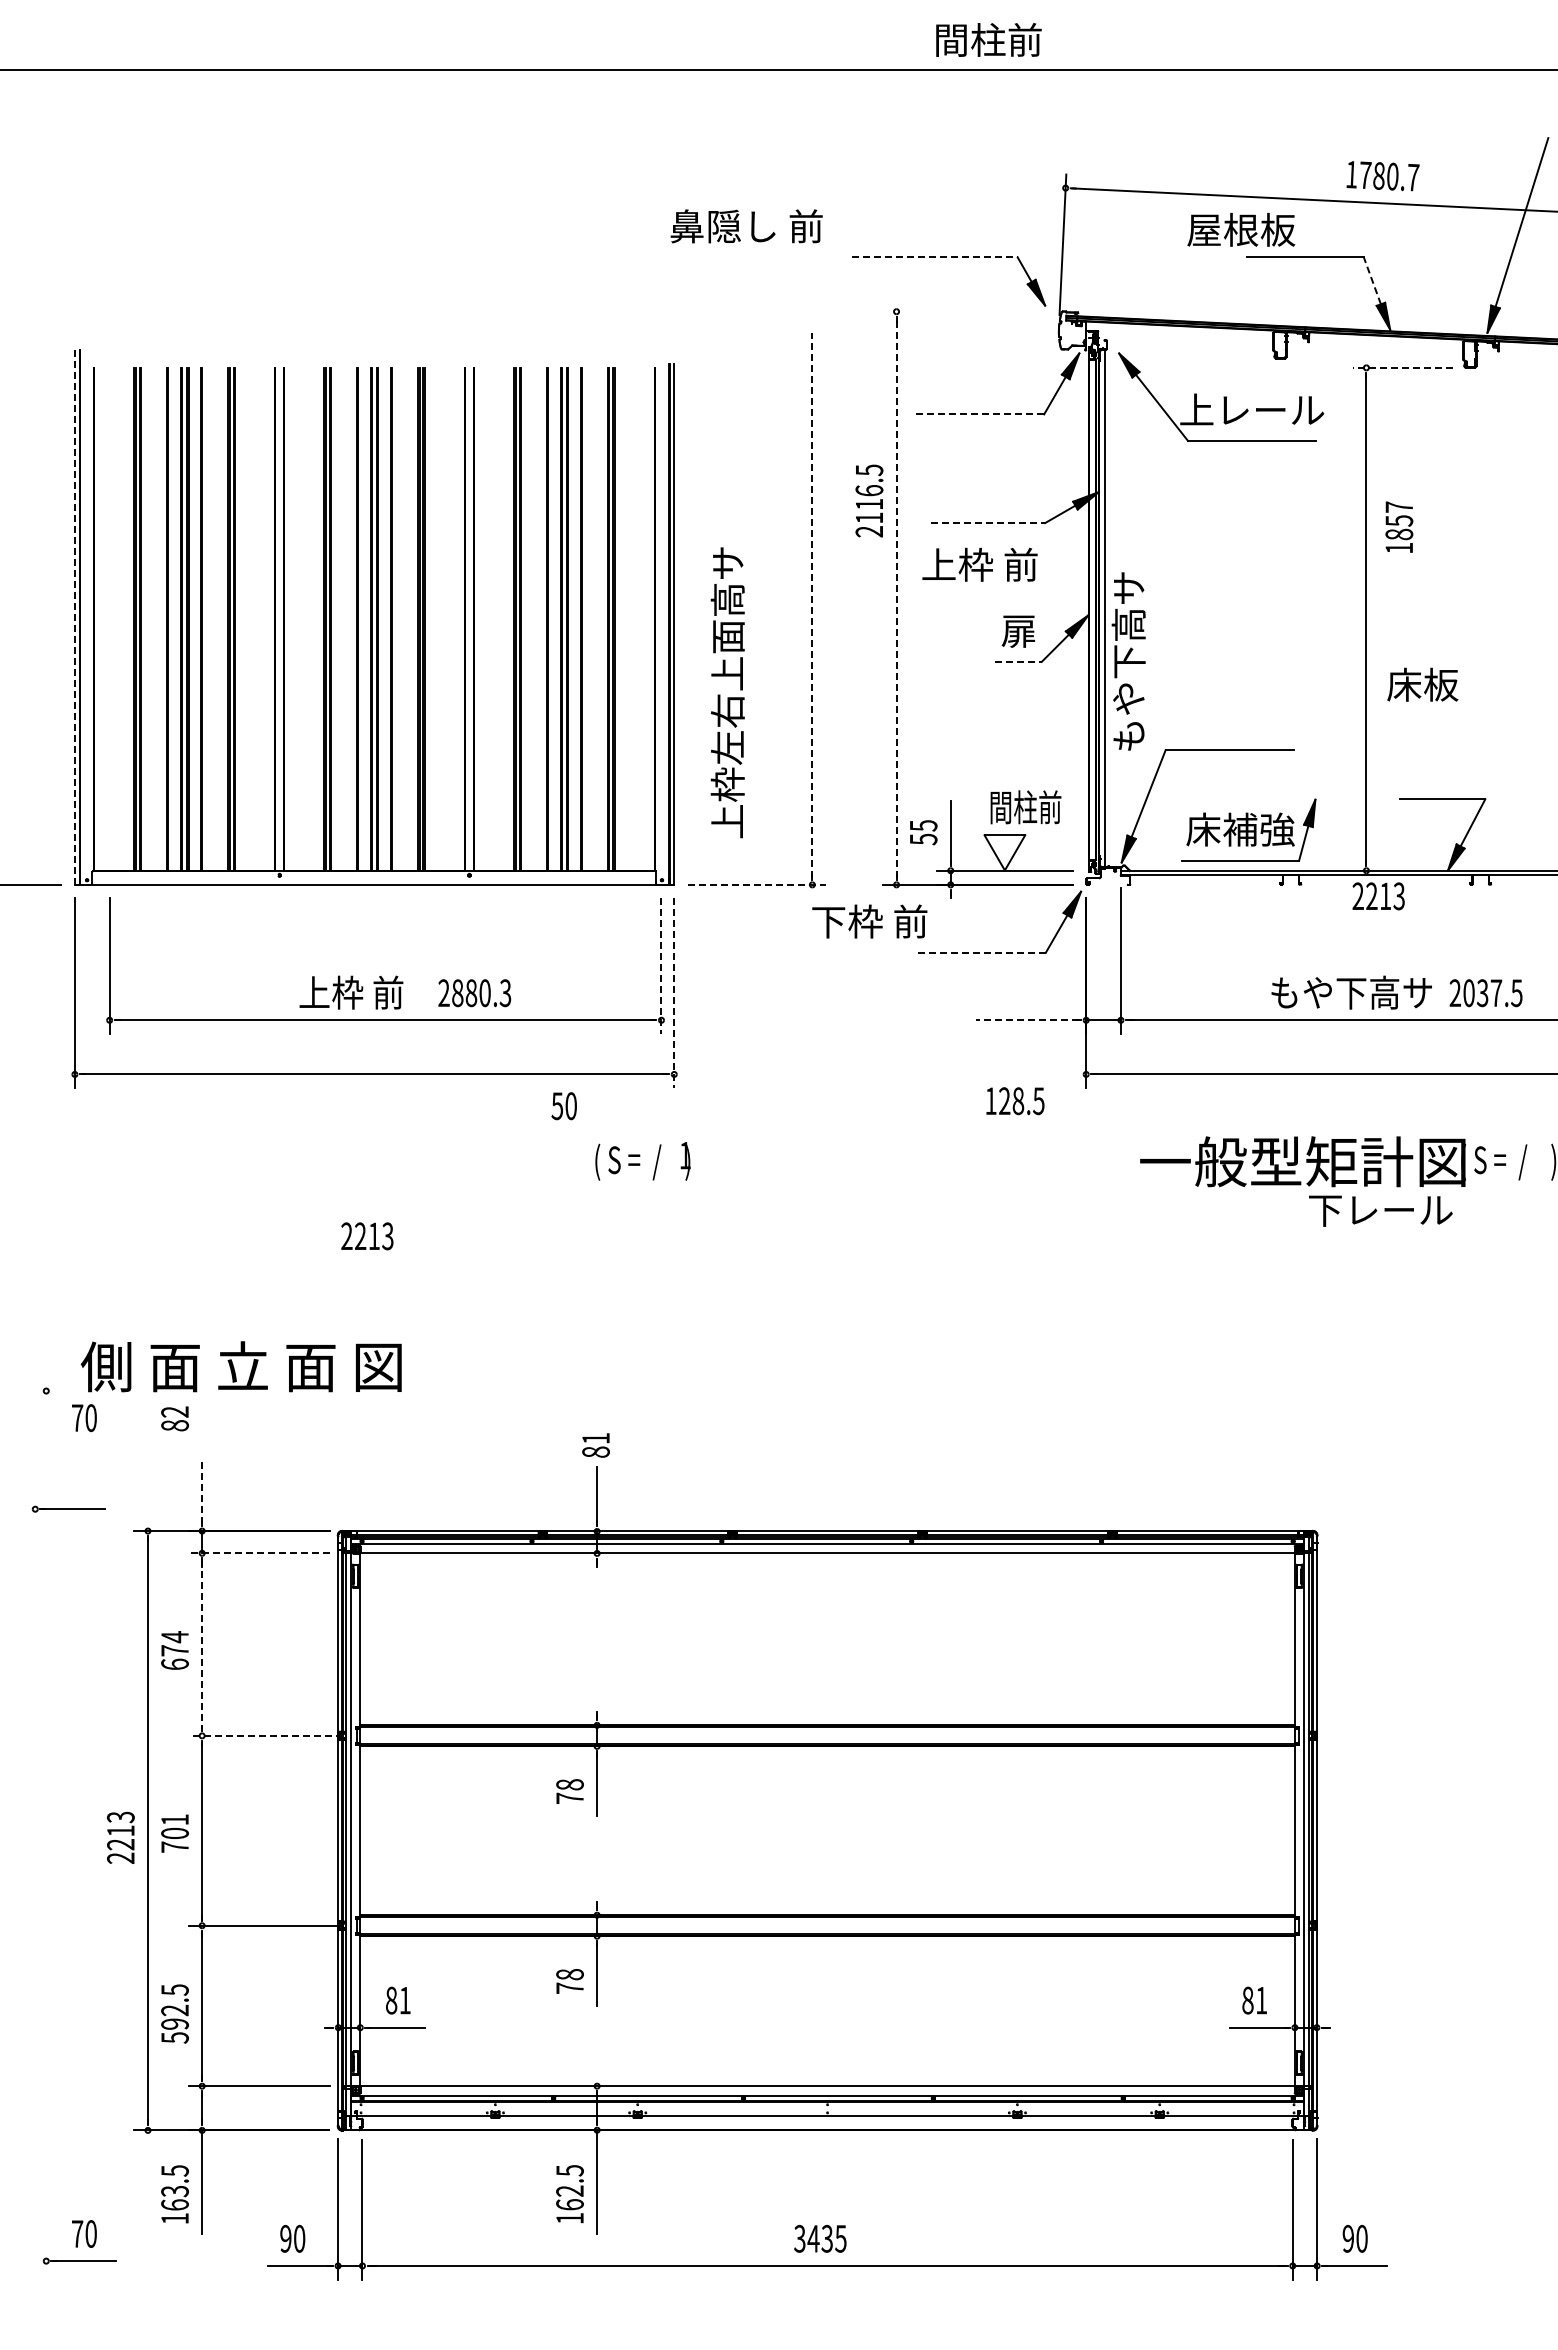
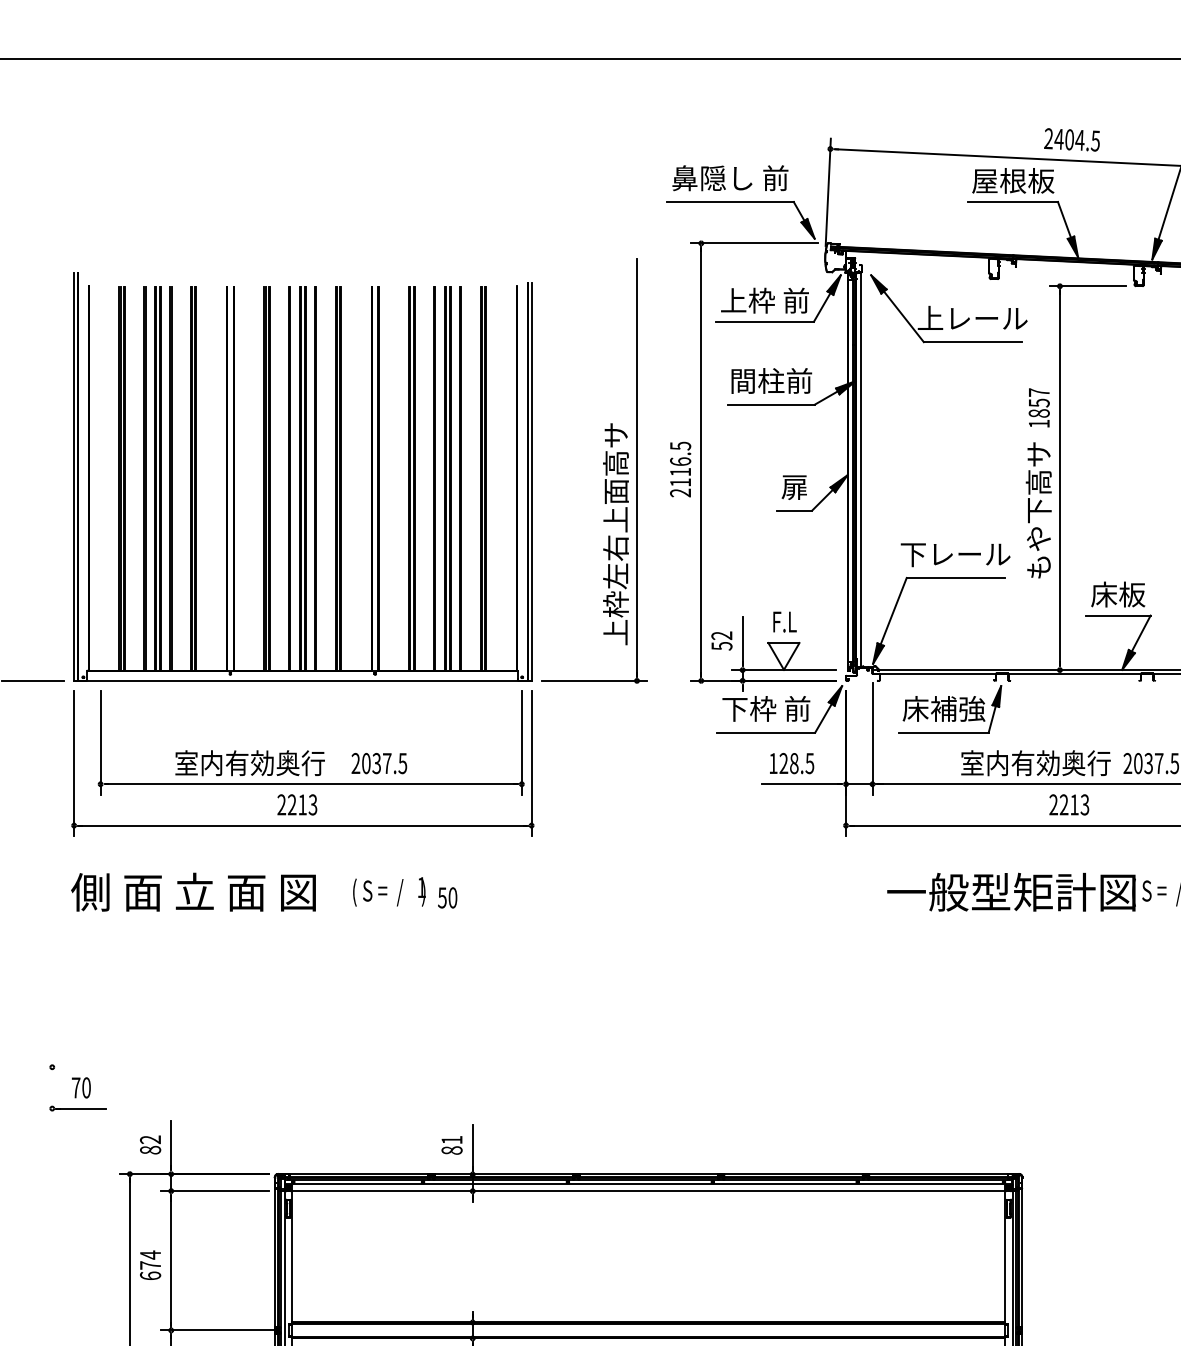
text: (988, 39) -> (771, 380), moved
text: (1382, 175) -> (1072, 139), 1780.7 -> 2404.5
text: (746, 226) -> (730, 178), moved
text: (1241, 229) -> (1013, 180), moved
line: (935, 257) -> (731, 202), dashed -> solid
line: (1372, 280) -> (1064, 219), dashed -> solid
line: (966, 311) -> (754, 243), added
line: (1402, 367) -> (1087, 285), dashed -> solid
line: (980, 414) -> (765, 321), dashed -> solid
text: (869, 500) -> (680, 469), moved
line: (988, 523) -> (771, 405), dashed -> solid
text: (1399, 526) -> (1039, 407), moved
text: (979, 564) -> (764, 300), moved
line: (896, 598) -> (701, 462), dashed -> solid
line: (812, 605) -> (637, 467), dashed -> solid
line: (74, 617) -> (73, 476), dashed -> solid
line: (1019, 661) -> (795, 510), dashed -> solid
text: (1128, 661) -> (1038, 510), moved
text: (1422, 684) -> (1118, 594), moved
text: (727, 692) -> (615, 534), moved
text: (1025, 807) -> (799, 621), 間柱前 -> F.L
text: (923, 825) -> (721, 635), 55 -> 52
part: (1248, 829) -> (950, 708), moved
line: (756, 884) -> (594, 680), dashed -> solid
text: (1378, 896) -> (1069, 805), moved
text: (869, 921) -> (766, 708), moved
line: (982, 952) -> (766, 732), dashed -> solid
line: (661, 966) -> (521, 743), dashed -> solid
text: (305, 992) -> (250, 763), 上枠 前 -> 室内有効奥行
text: (1335, 992) -> (1036, 763), もや下高サ -> 室内有効奥行
text: (481, 993) -> (384, 763), 2880.3 -> 2037.5
line: (674, 993) -> (531, 763), dashed -> solid
line: (1027, 1020) -> (801, 784), dashed -> solid
text: (1015, 1101) -> (792, 763), moved
text: (563, 1106) -> (447, 898), moved
text: (642, 1161) -> (389, 892), moved
text: (1380, 1210) -> (955, 554), moved
text: (367, 1236) -> (297, 805), moved
text: (240, 1366) -> (192, 892), moved
text: (174, 1418) -> (150, 1144), moved
text: (595, 1445) -> (451, 1145), moved
line: (202, 1492) -> (171, 1144), dashed -> solid
part: (68, 1508) -> (77, 1108), moved
line: (259, 1553) -> (215, 1191), dashed -> solid
line: (202, 1645) -> (171, 1261), dashed -> solid
line: (265, 1735) -> (219, 1330), dashed -> solid

